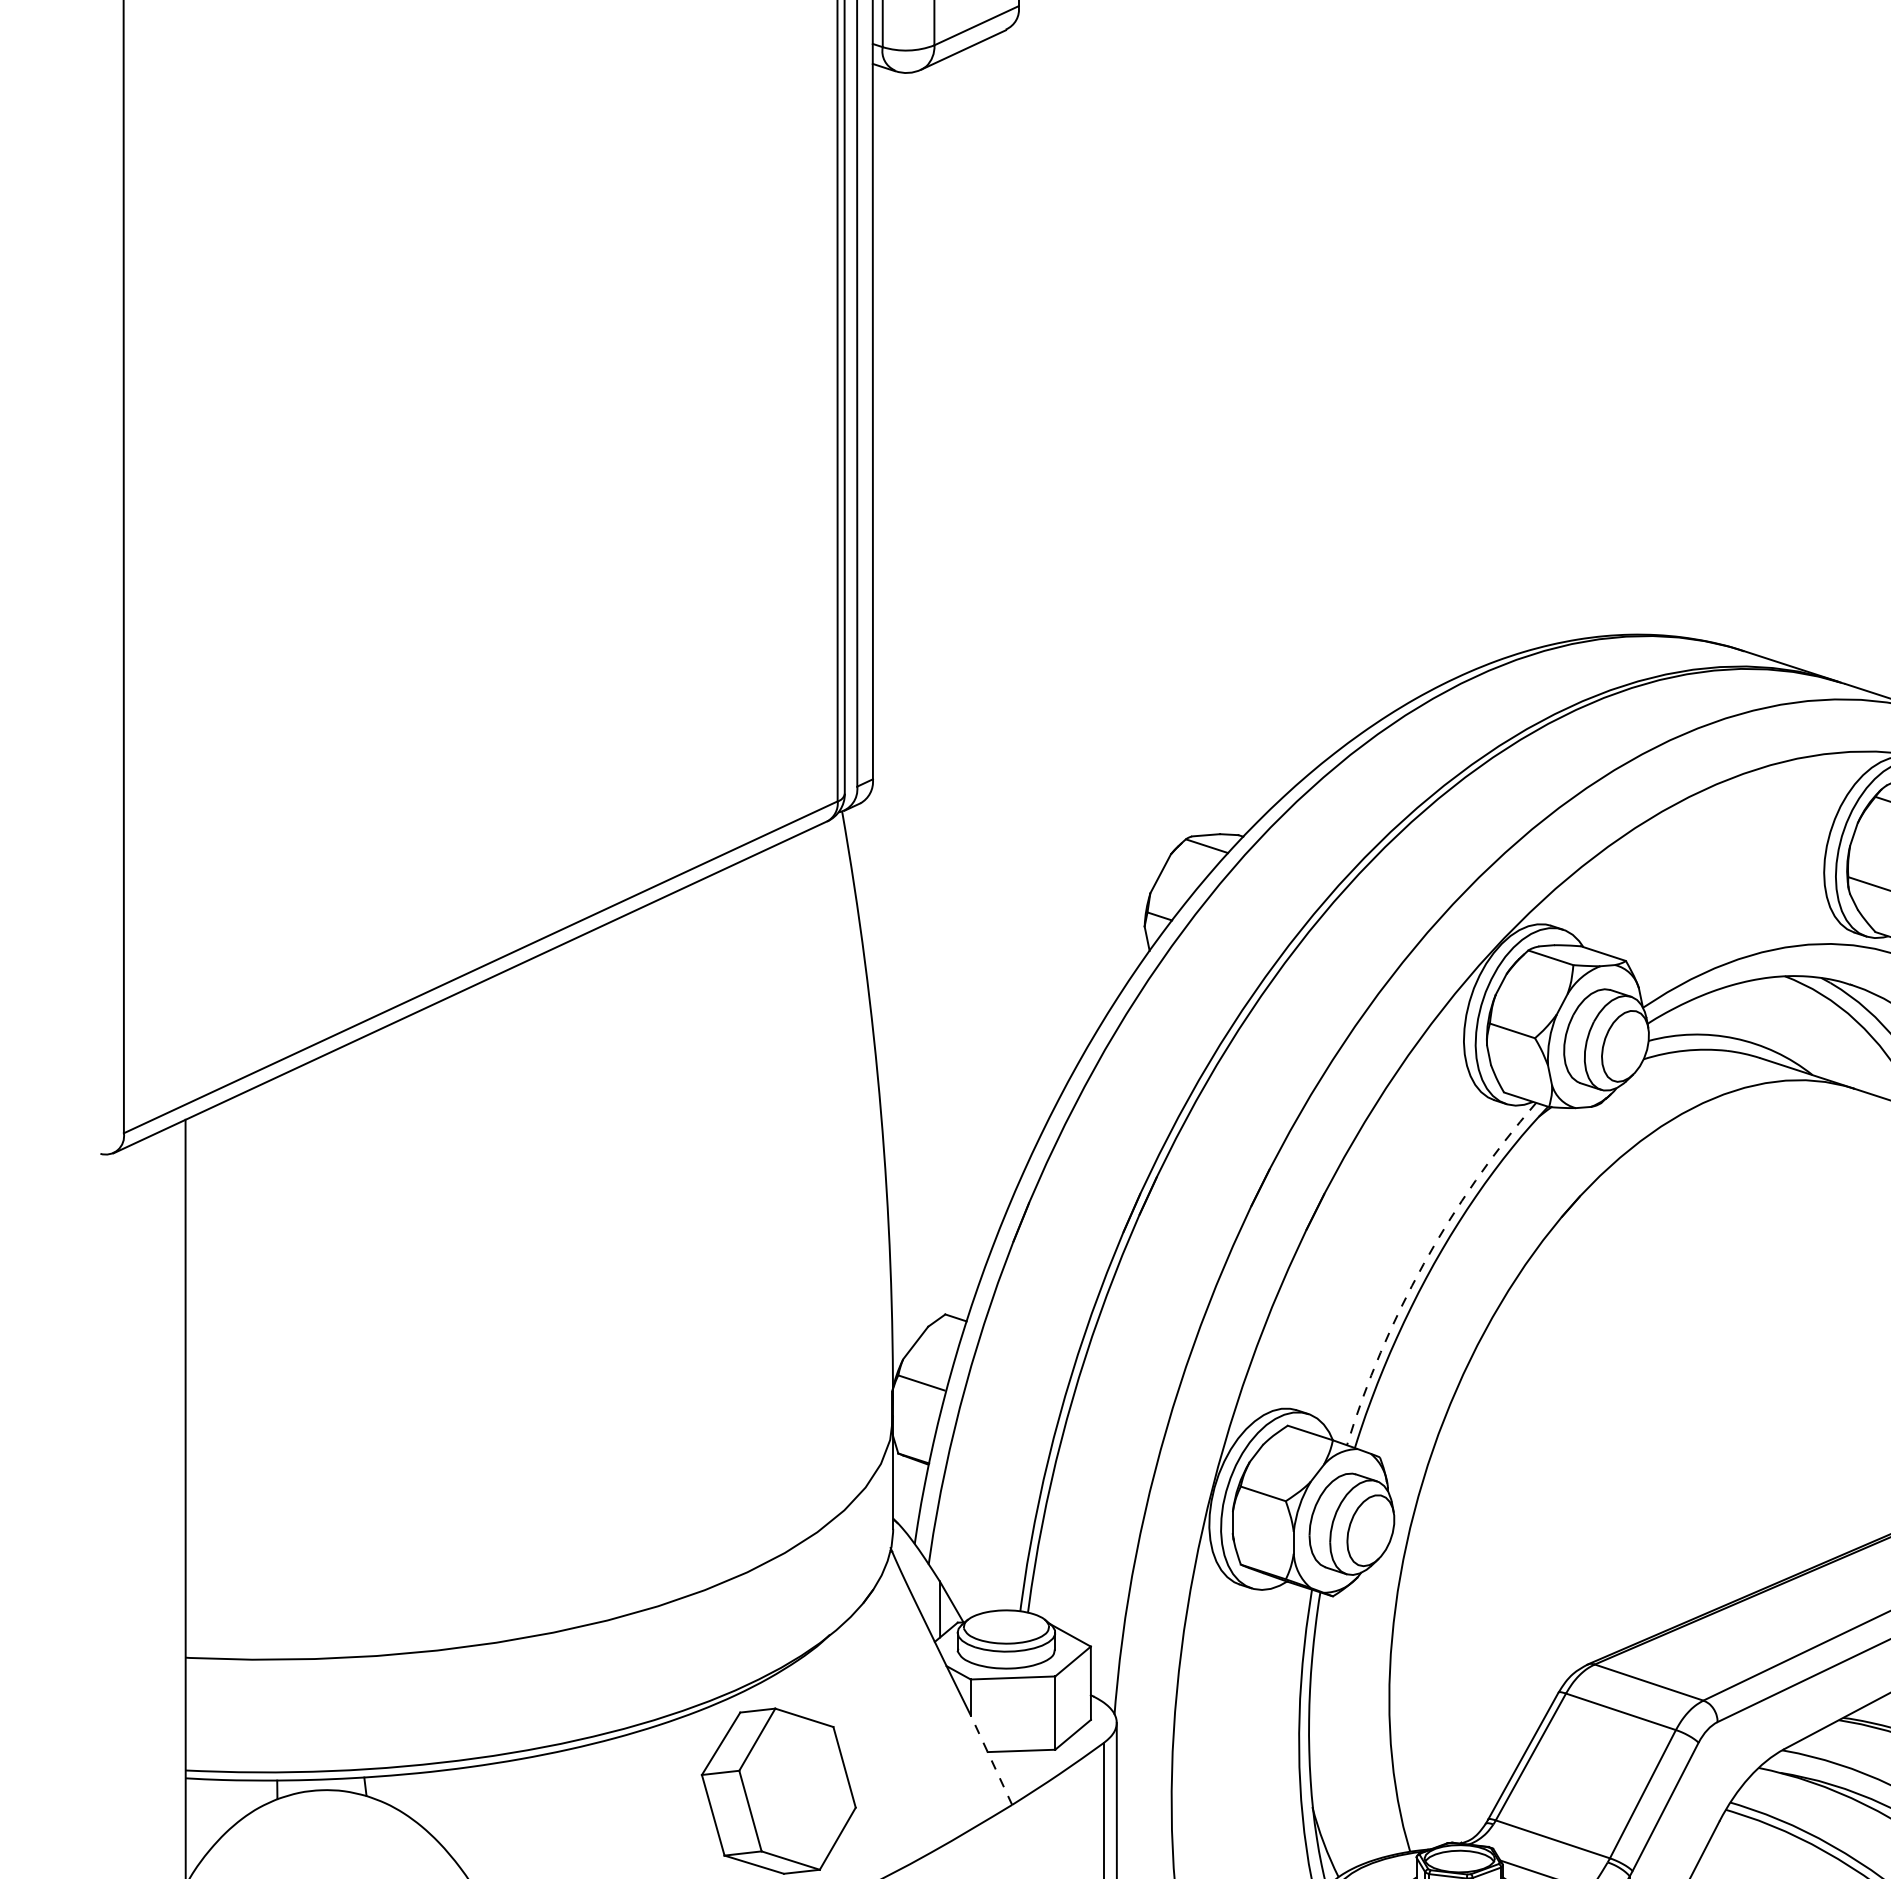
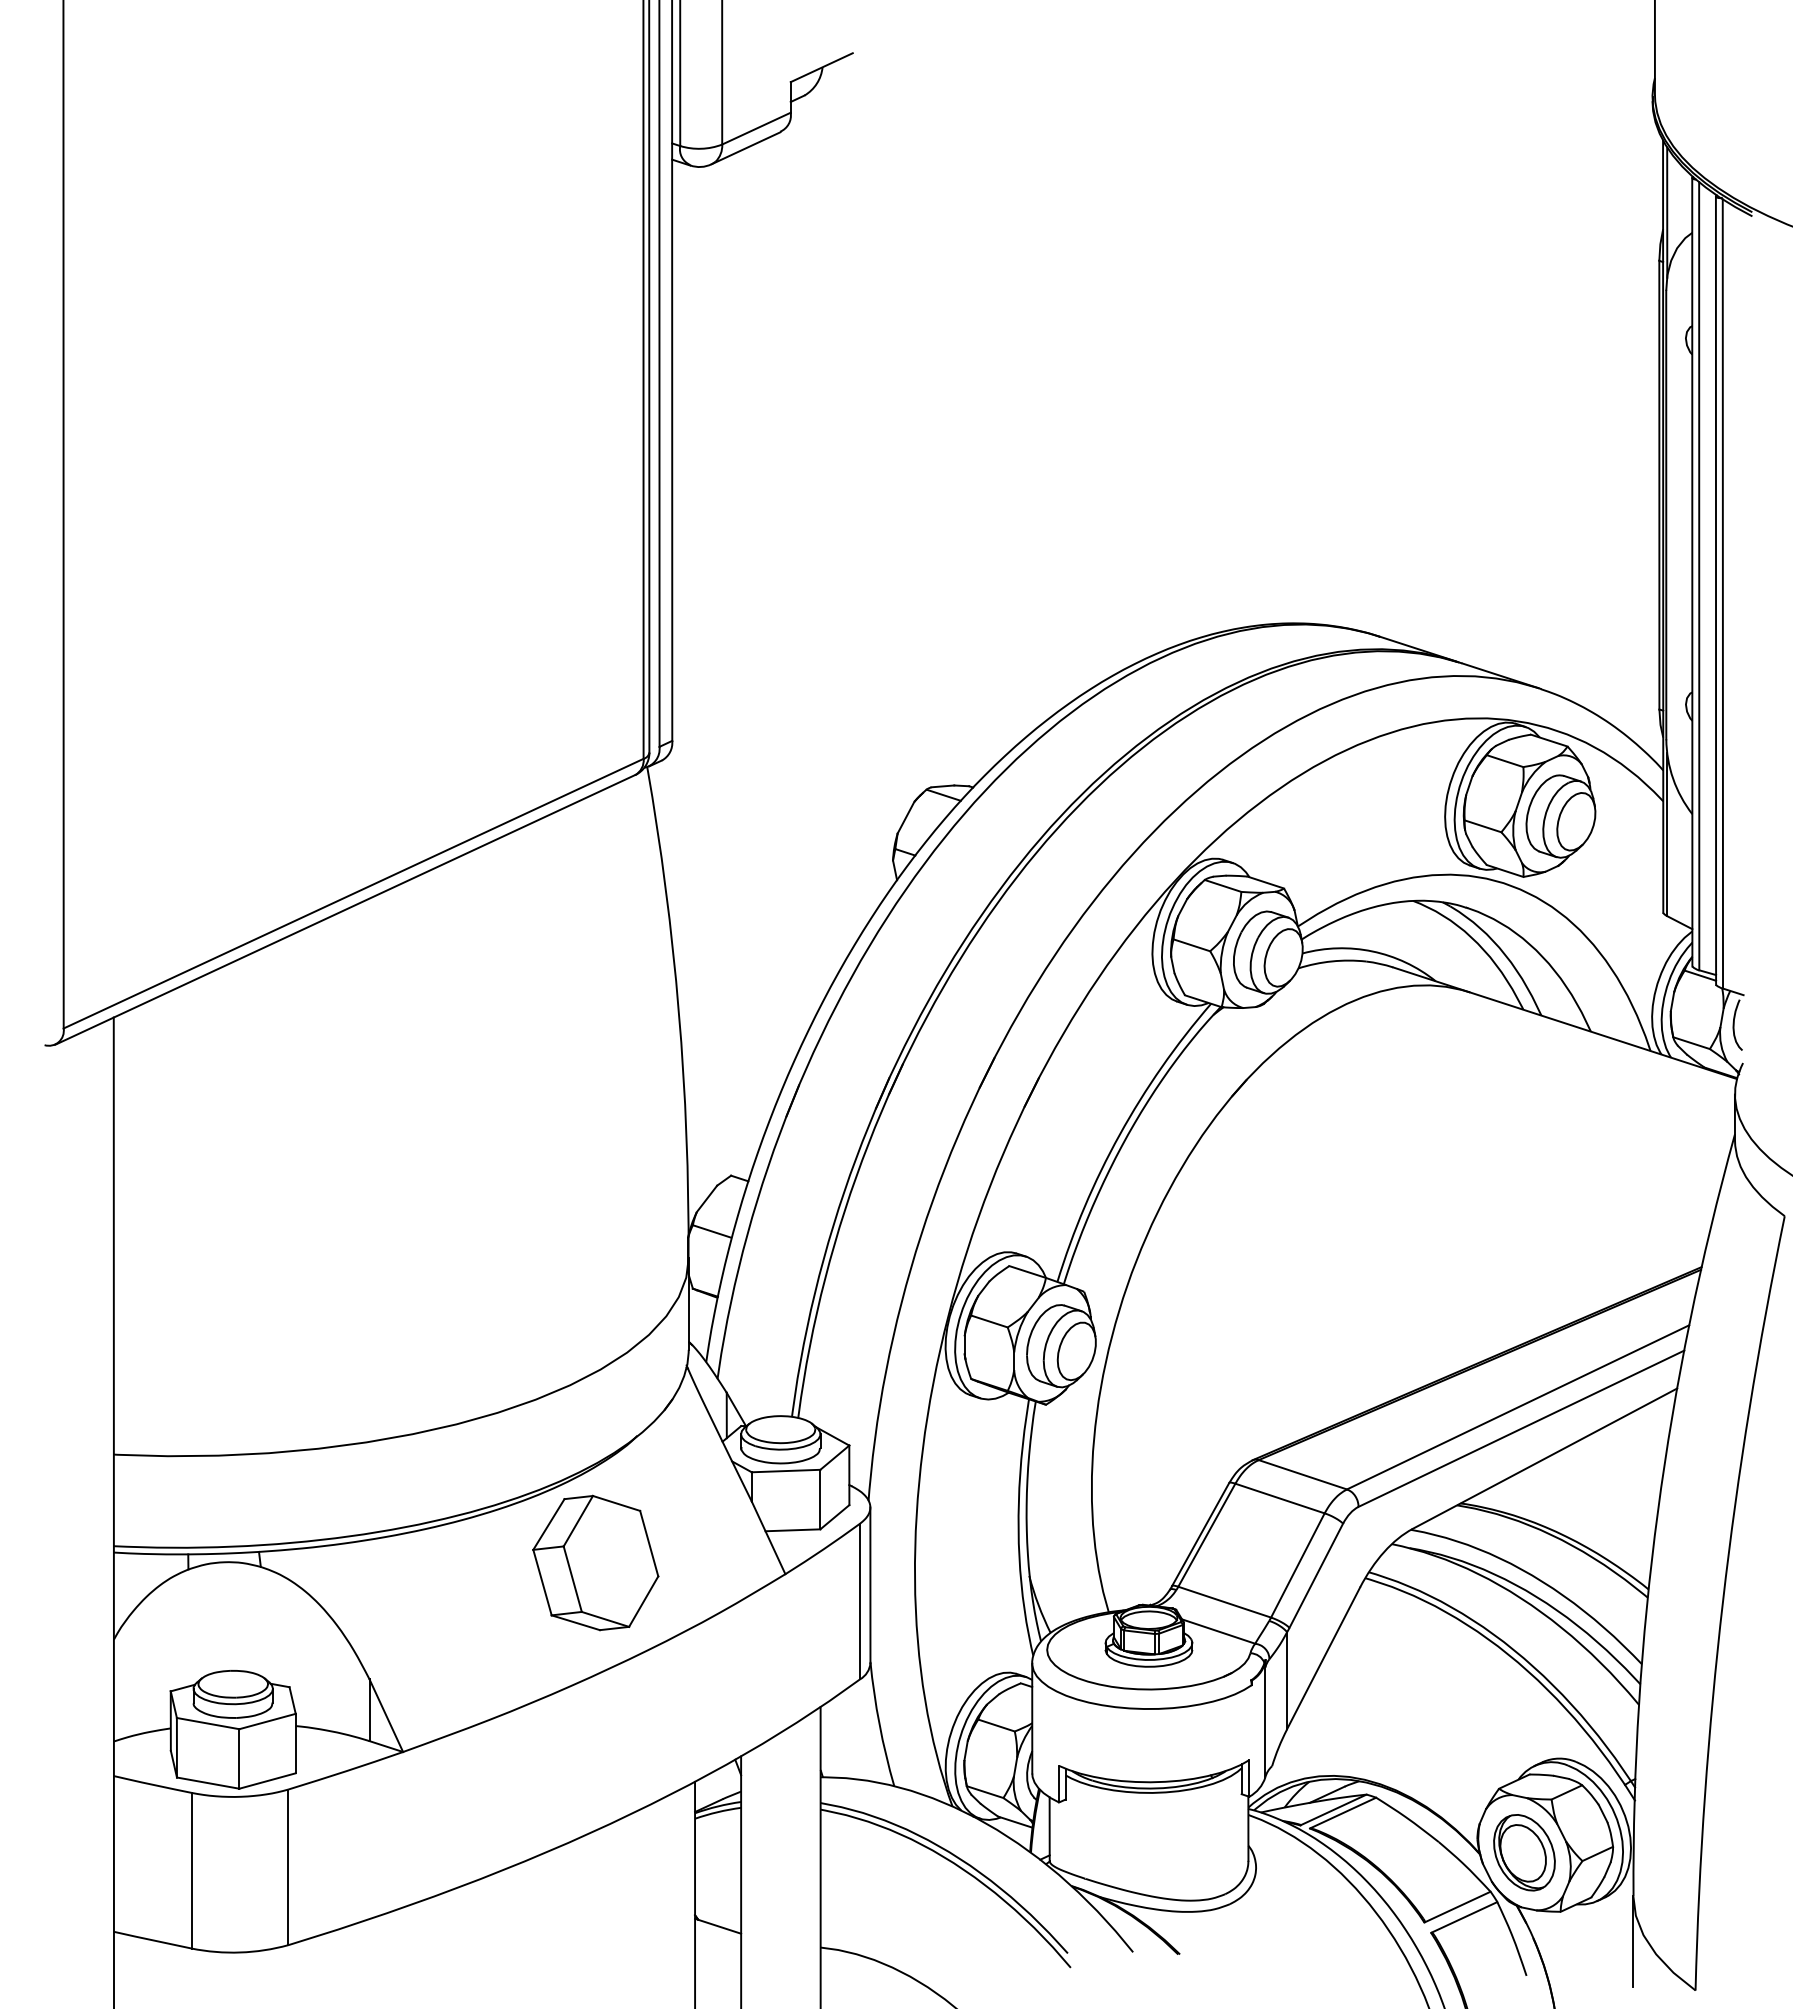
arc: (1423, 1263) -> (1119, 1134), dashed -> solid
line: (991, 1759) -> (768, 1537), dashed -> solid

